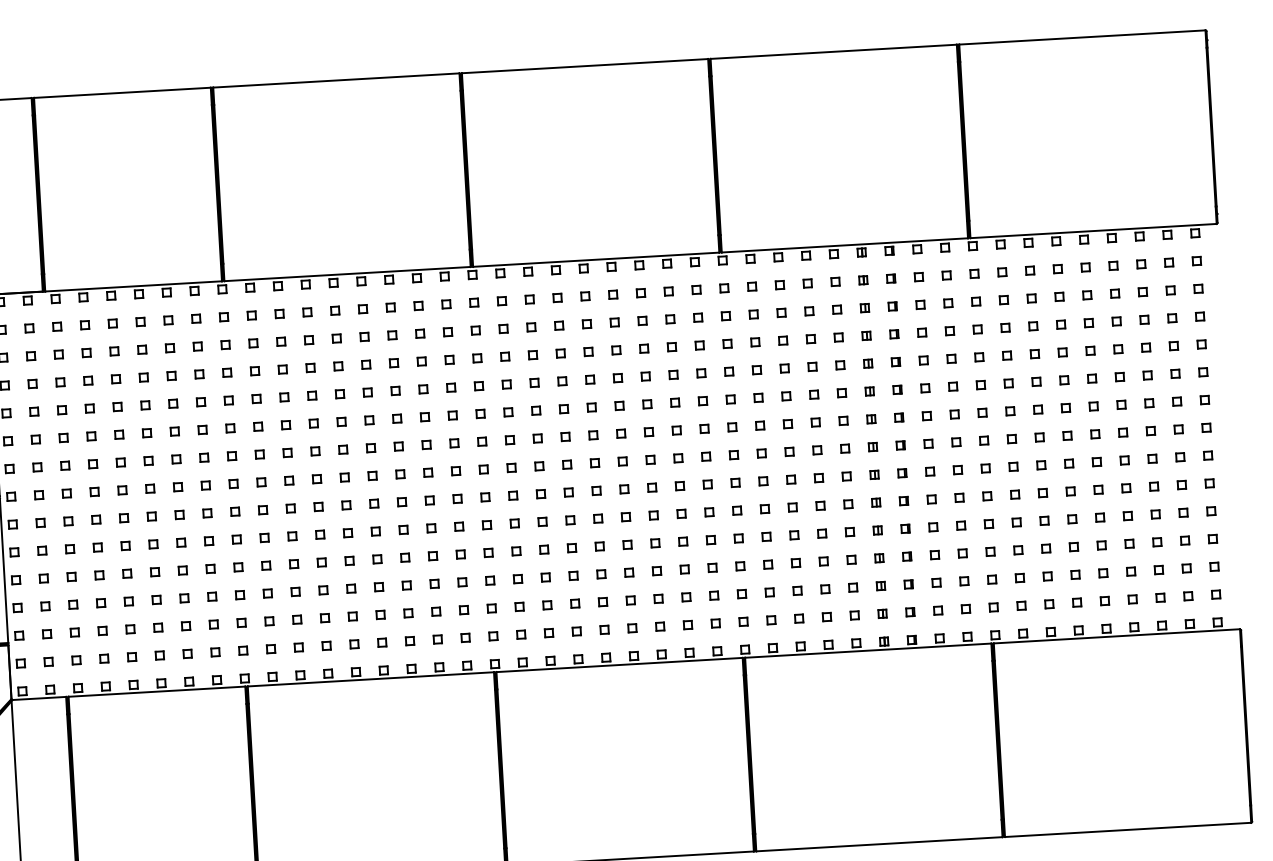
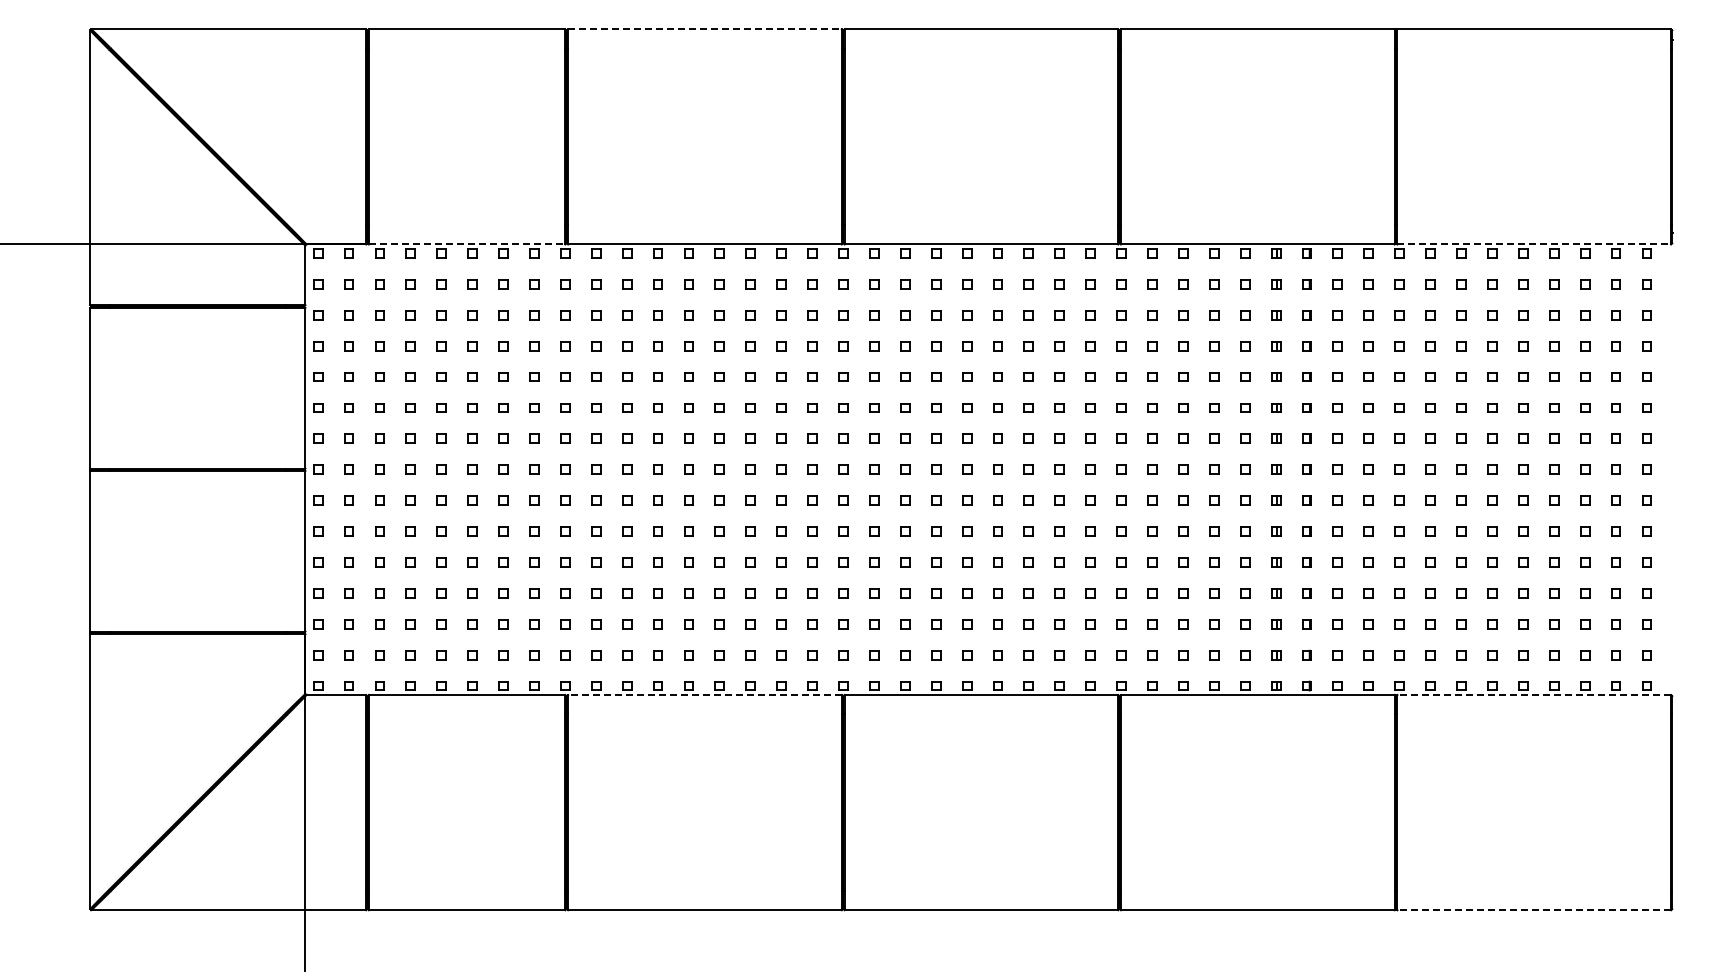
line: (335, 80) -> (704, 29), solid -> dashed
line: (1093, 231) -> (1534, 244), solid -> dashed
line: (133, 286) -> (467, 244), solid -> dashed
line: (1117, 636) -> (1534, 695), solid -> dashed
line: (370, 679) -> (704, 695), solid -> dashed
line: (1128, 830) -> (1534, 910), solid -> dashed

